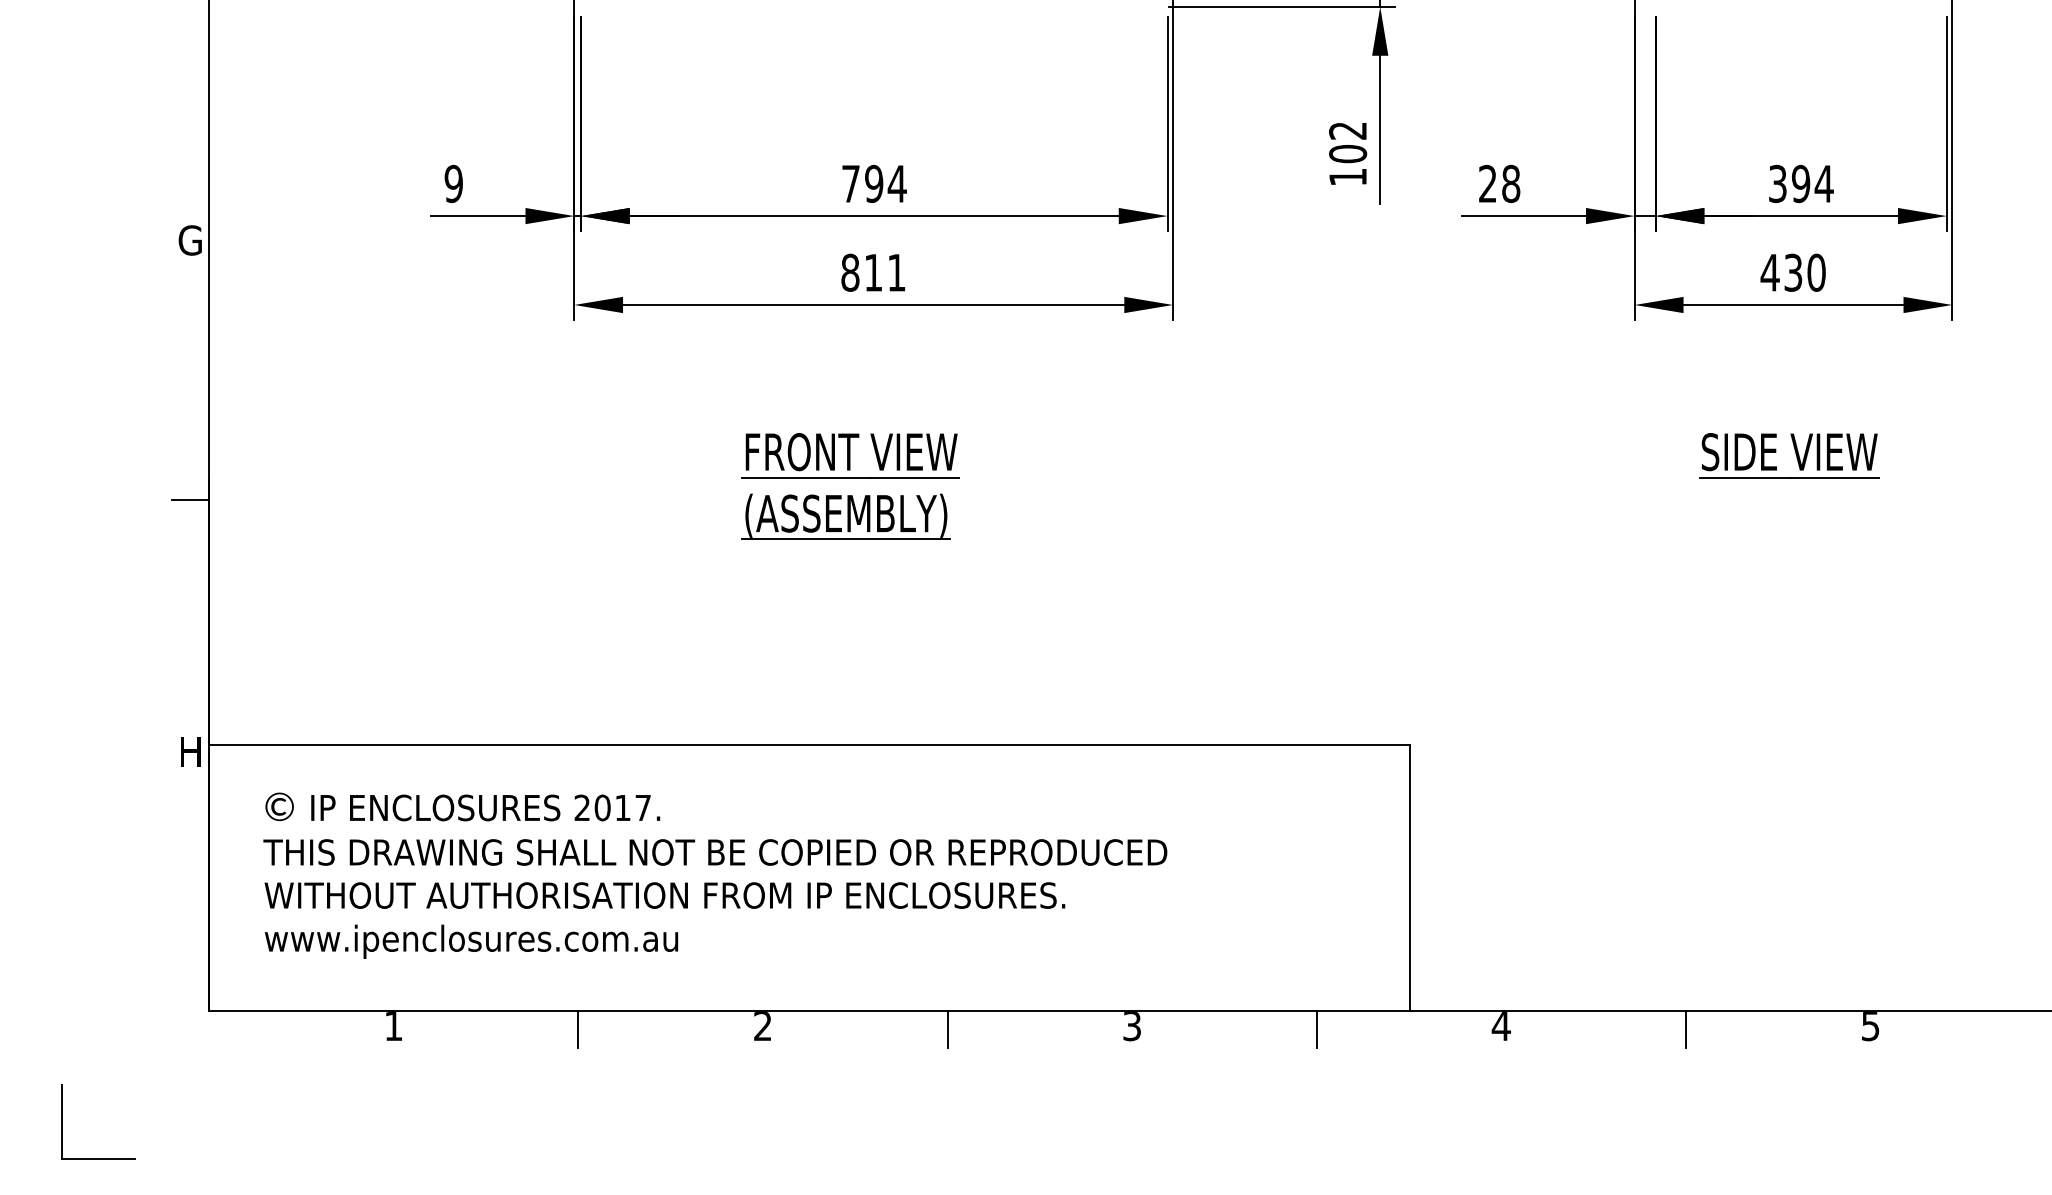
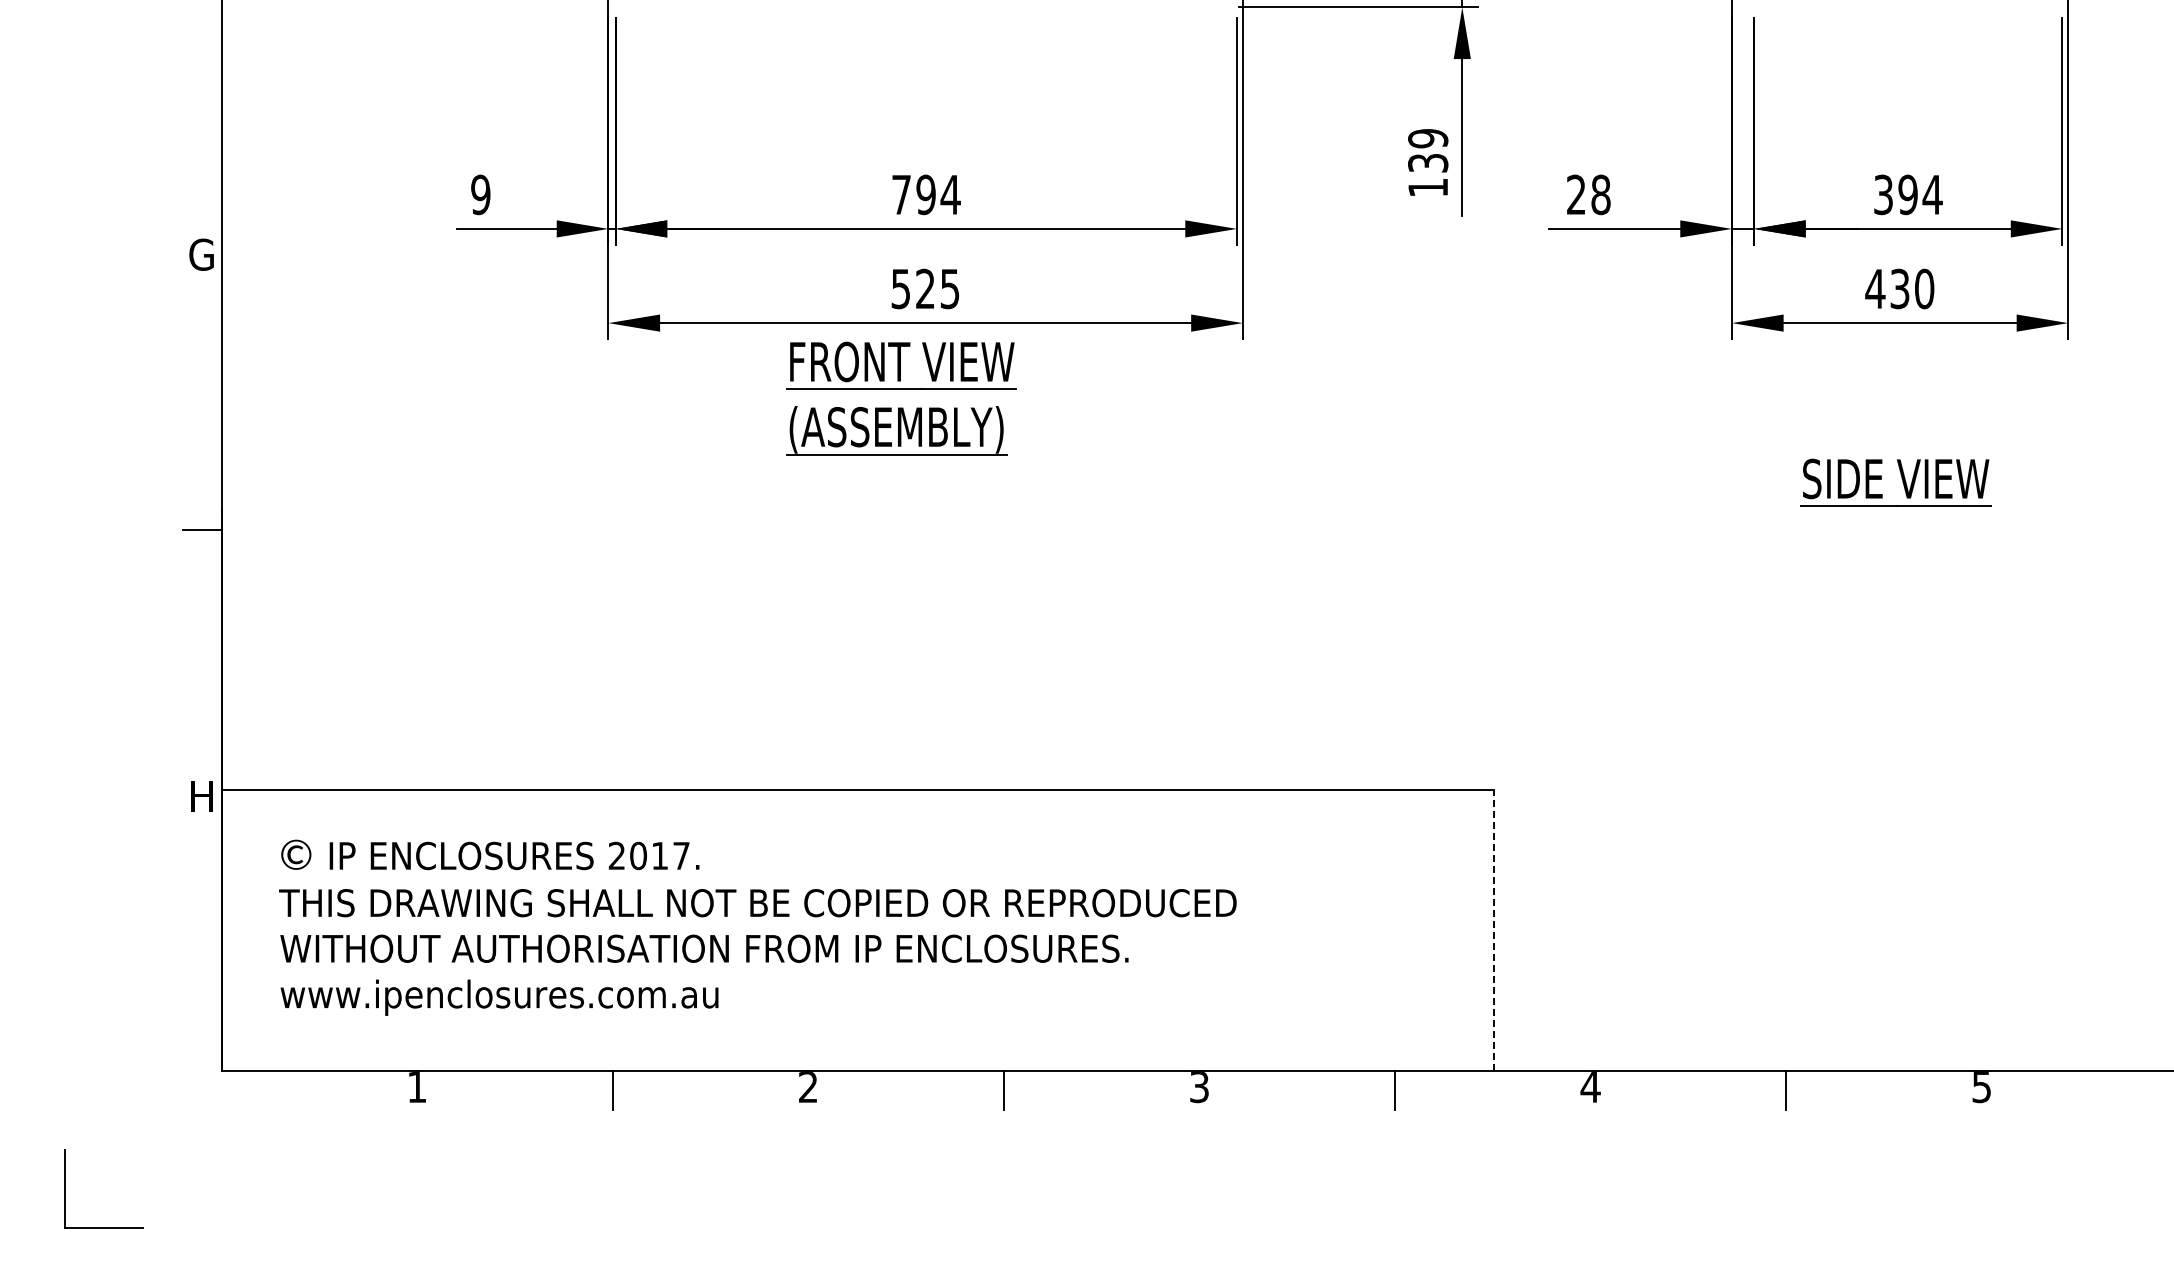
text: (1348, 142) -> (1428, 150), 102 -> 139
text: (873, 272) -> (925, 288), 811 -> 525
part: (850, 478) -> (901, 389), moved
line: (1409, 878) -> (1493, 930), solid -> dashed

